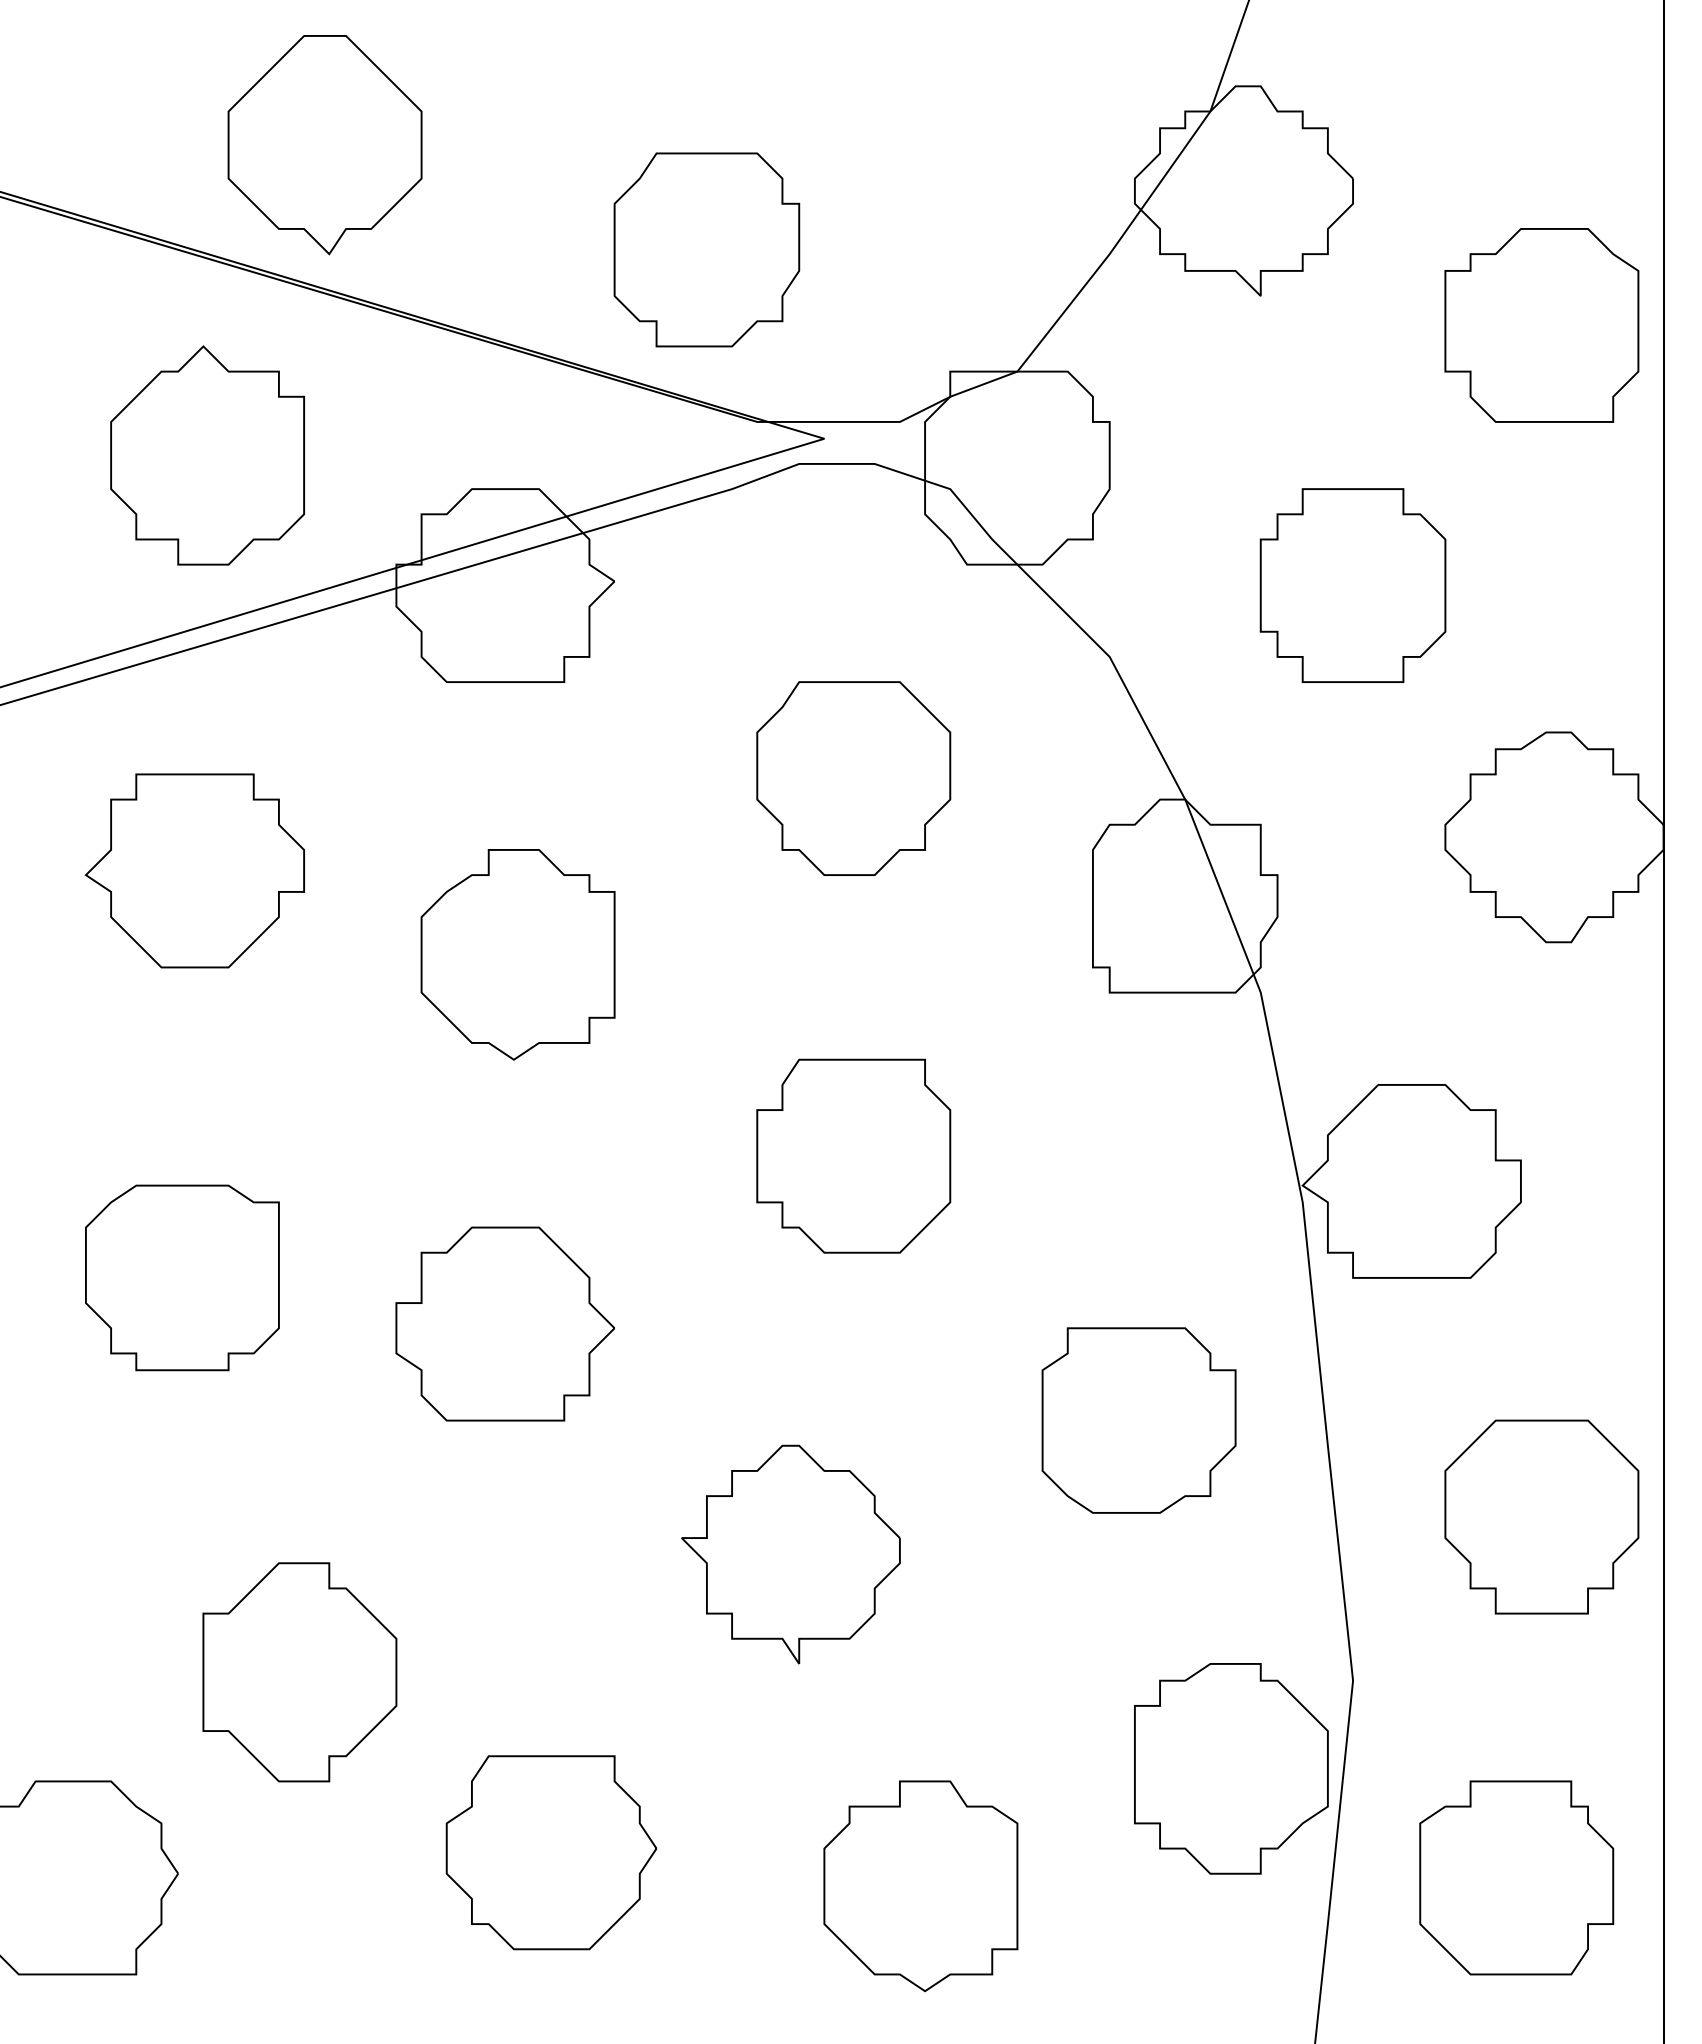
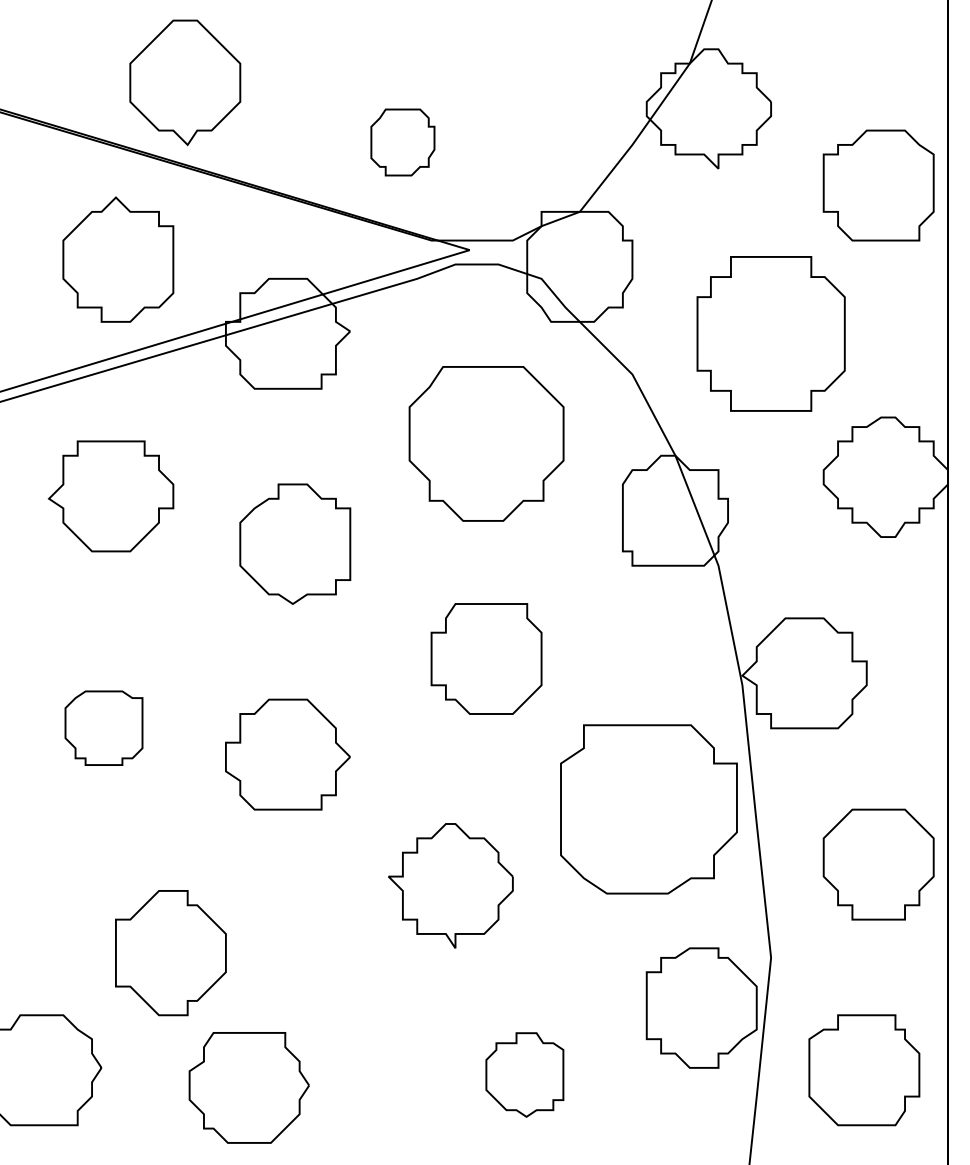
part: (706, 249) -> (402, 142), size x0.6
part: (1351, 585) -> (770, 333), size x1.4
part: (853, 778) -> (486, 443), size x1.4
part: (181, 1276) -> (103, 727), size x0.7
part: (1139, 1420) -> (649, 809), size x1.6
part: (550, 1852) -> (248, 1087), moved
part: (920, 1885) -> (524, 1074), size x0.7

